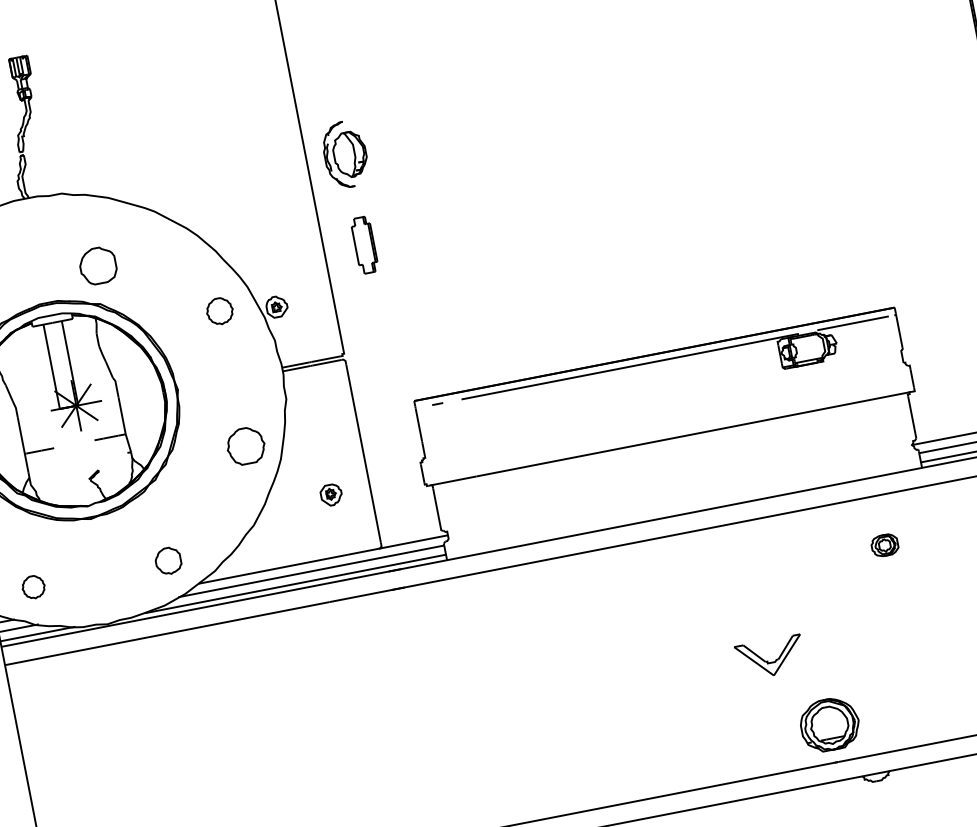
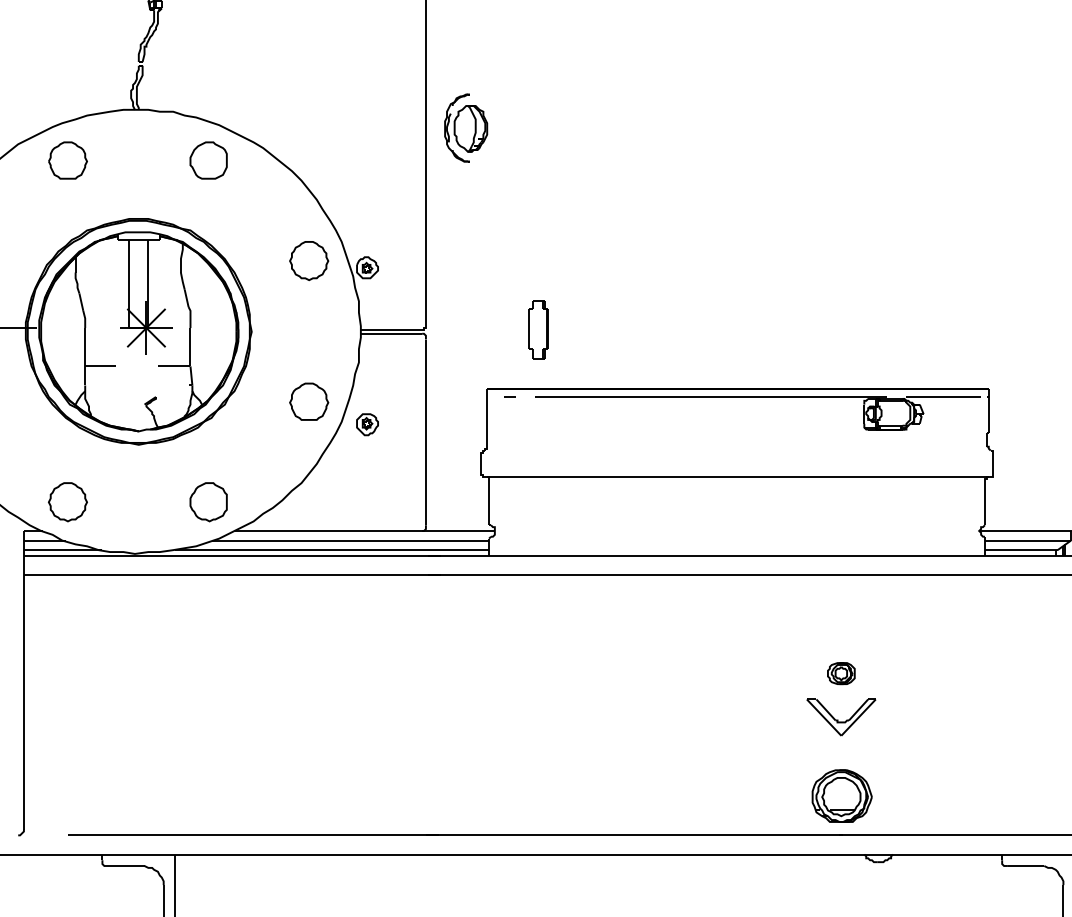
part: (364, 244) -> (538, 329), moved
part: (97, 265) -> (208, 160), moved
part: (220, 311) -> (309, 261), size x1.43
part: (331, 494) -> (367, 424), moved
part: (884, 545) -> (841, 673), moved
part: (168, 561) -> (208, 502), size x1.43
part: (33, 587) -> (67, 502), size x1.67
part: (770, 658) -> (841, 717), moved

